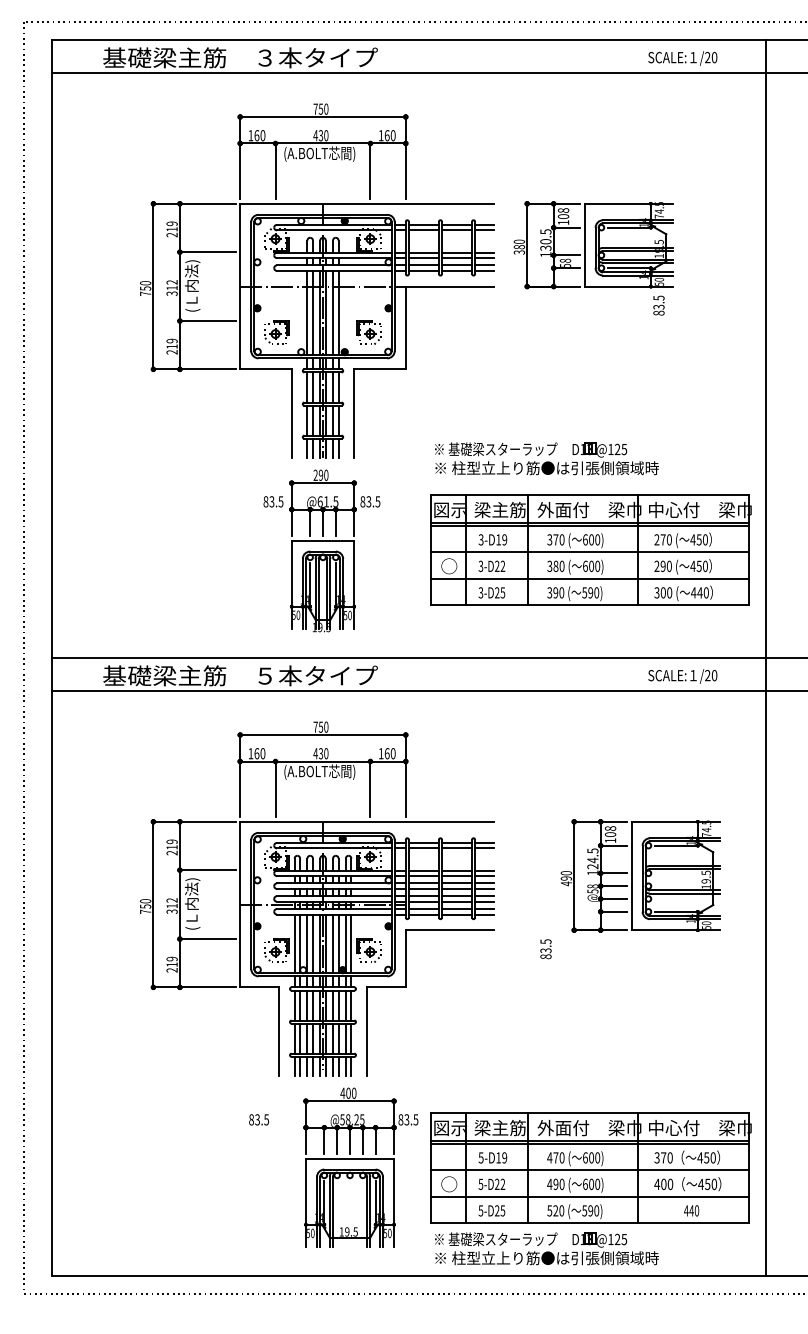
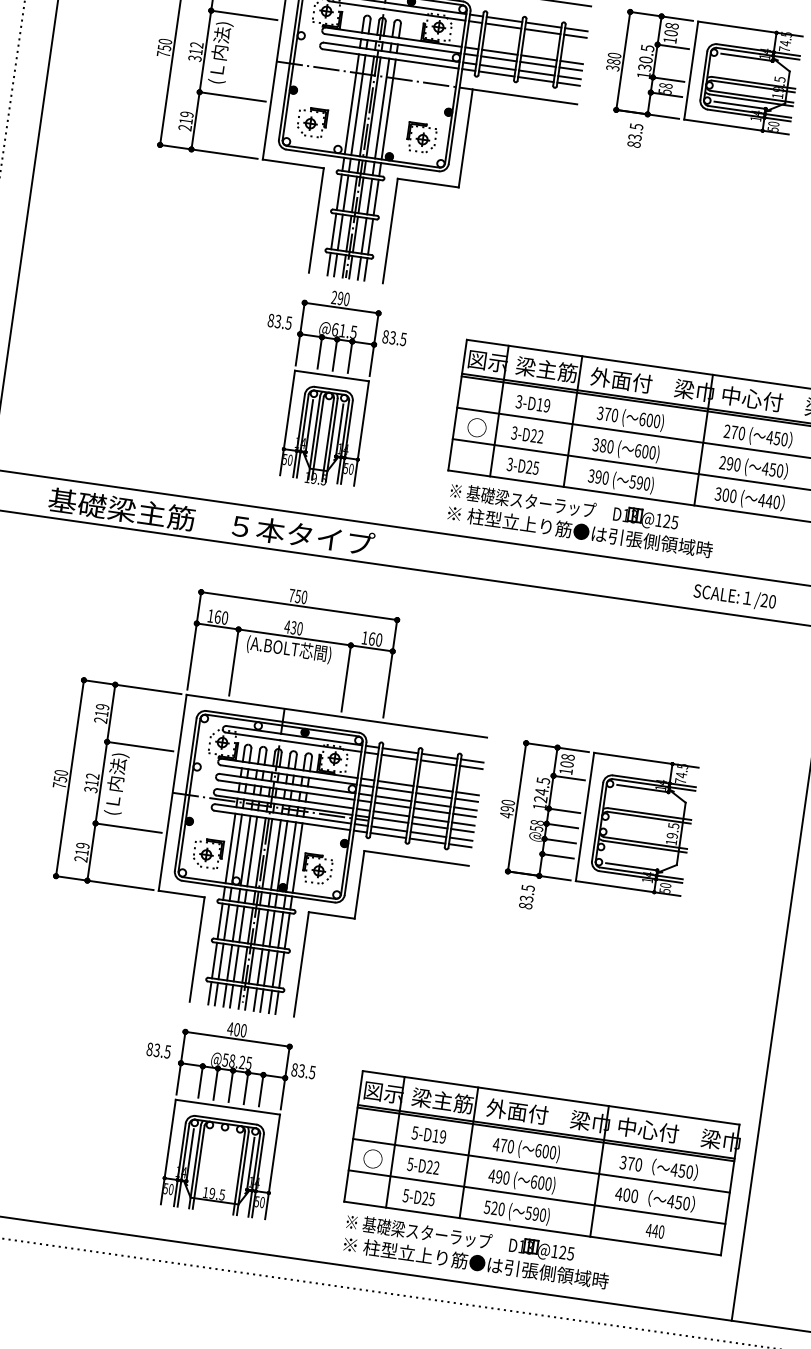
text: (658, 305) -> (634, 135), moved
part: (546, 458) -> (581, 520), moved
part: (640, 875) -> (595, 817), moved
part: (360, 1167) -> (238, 1119), moved

